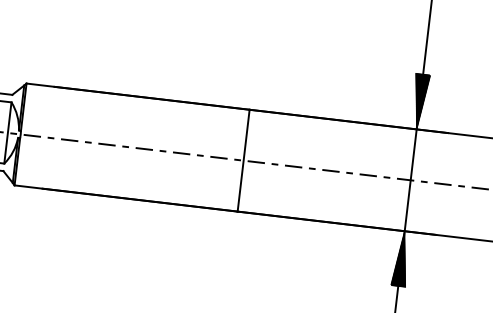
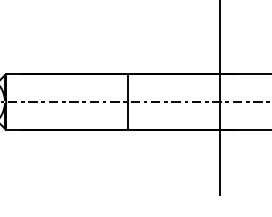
hatch: (419, 100) -> (219, 58), removed
hatch: (400, 259) -> (219, 145), removed

